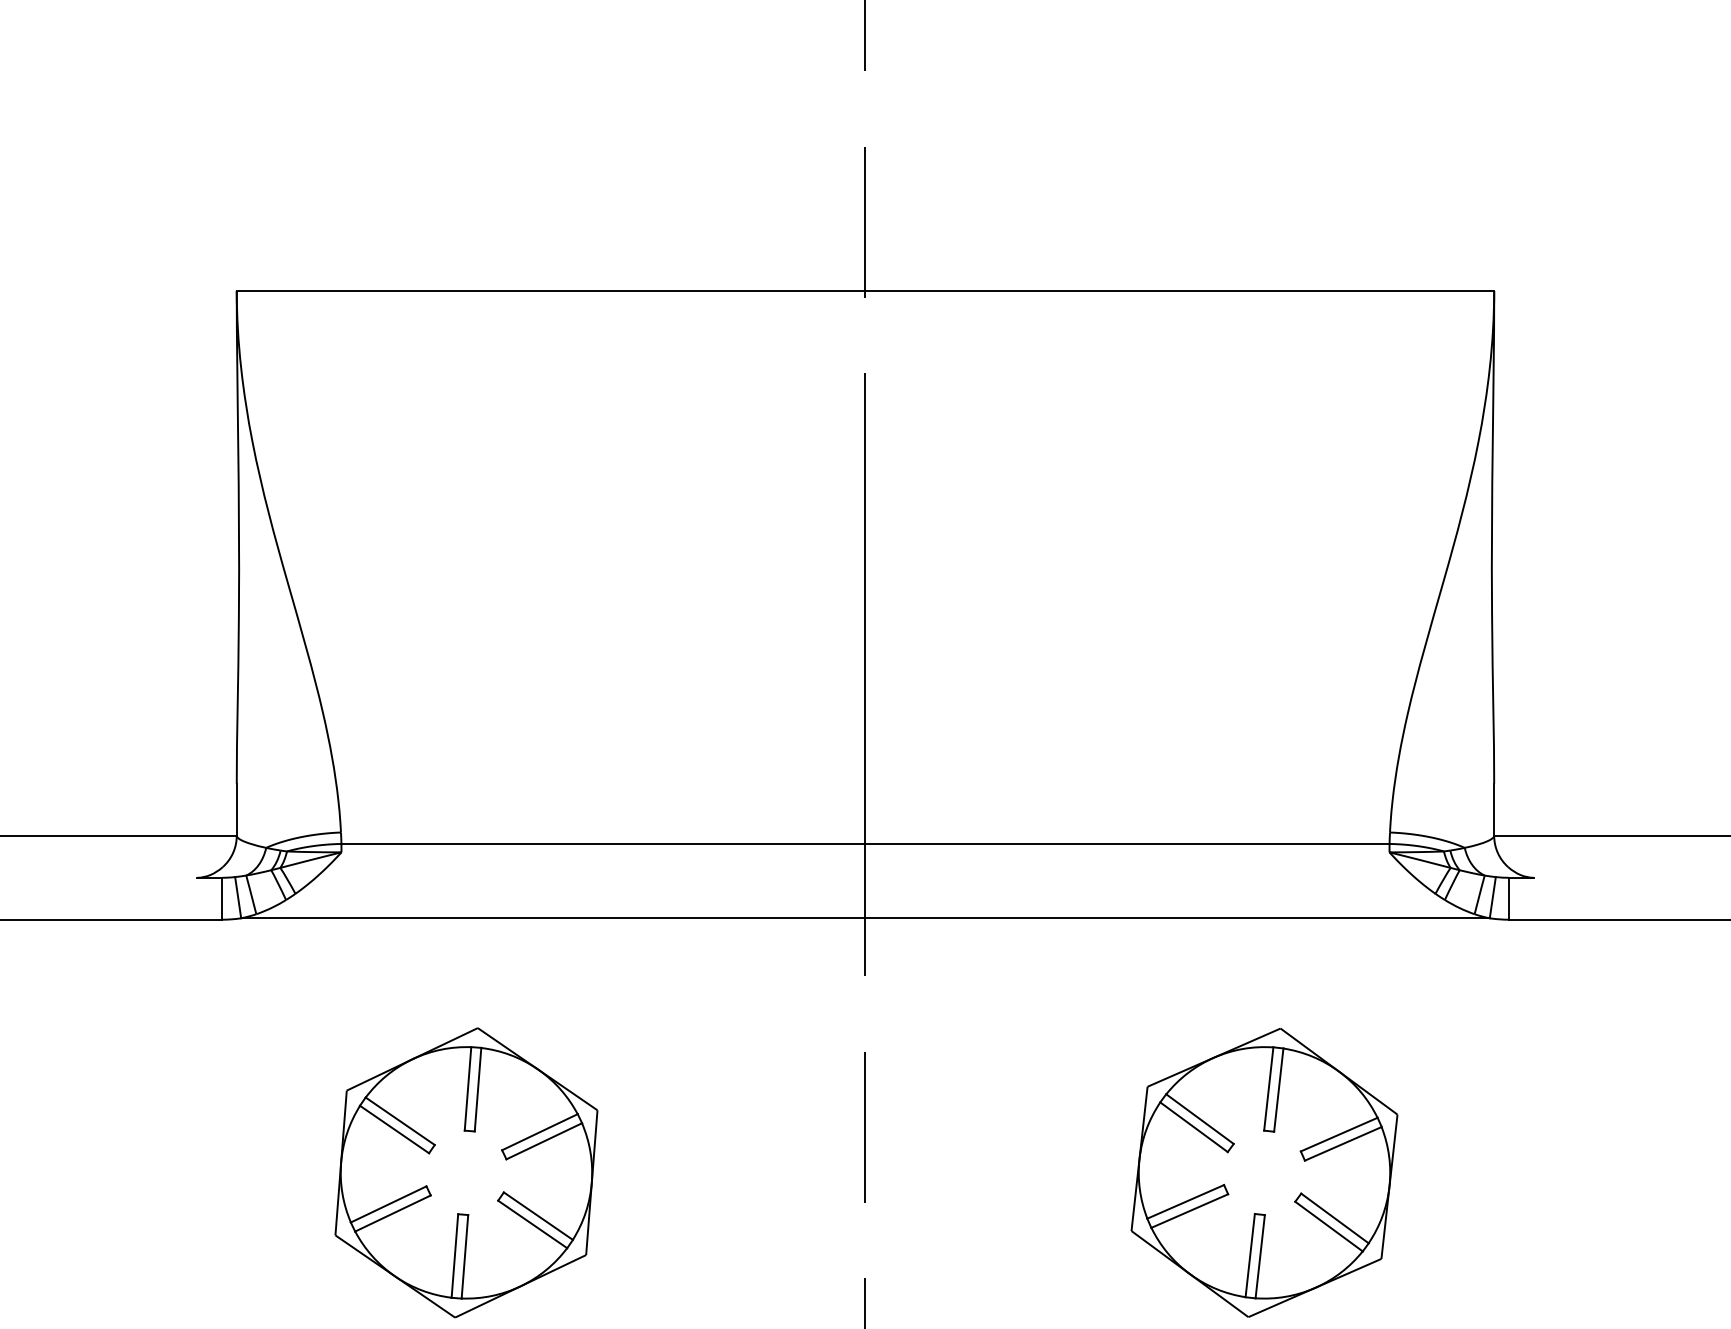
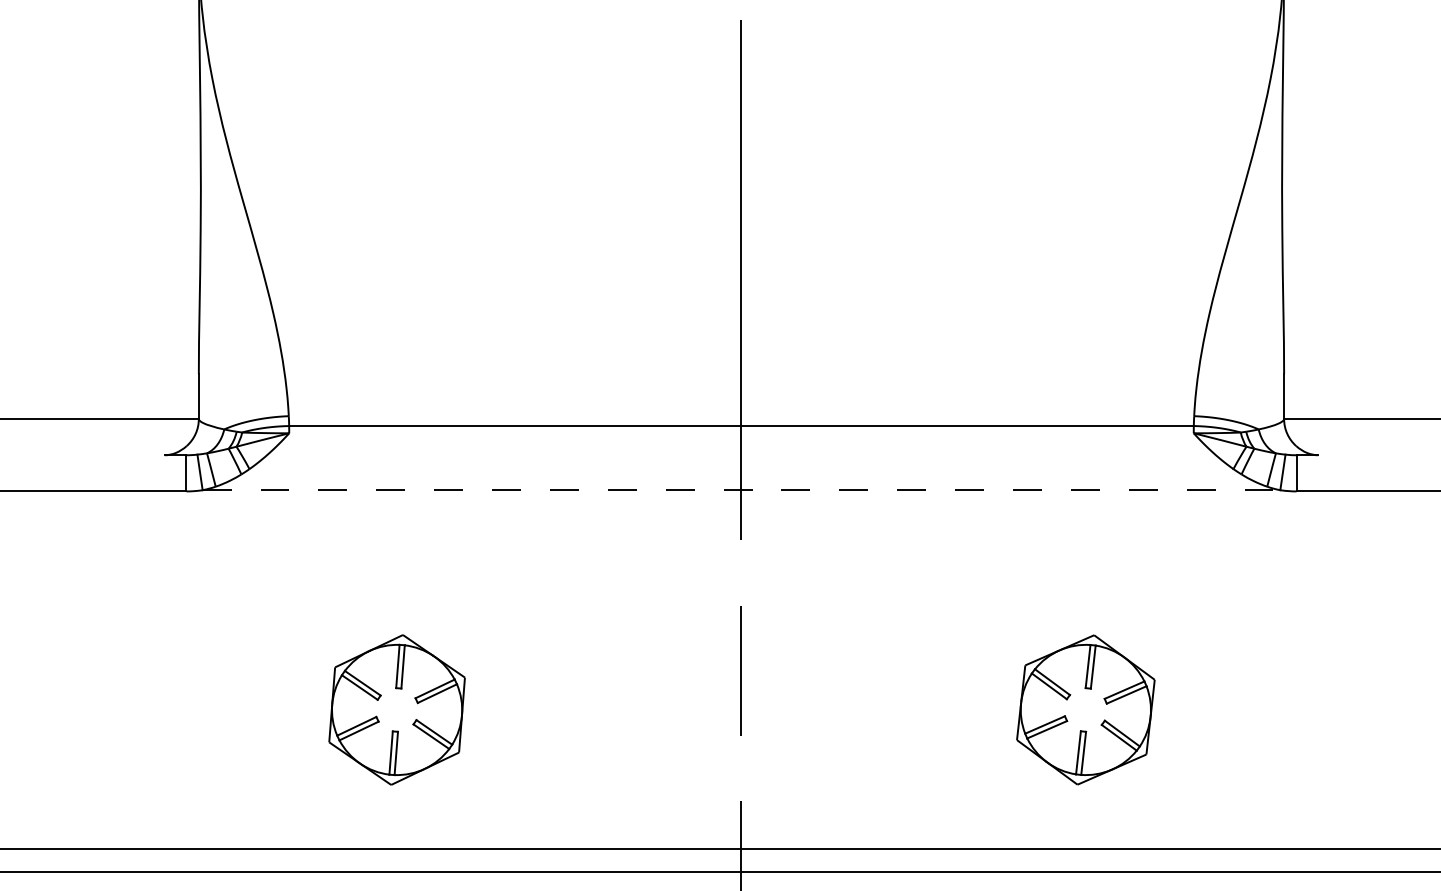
line: (866, 918) -> (742, 490), solid -> dashed
part: (466, 1172) -> (397, 709), size x0.6
part: (1264, 1172) -> (1085, 709), size x0.6

